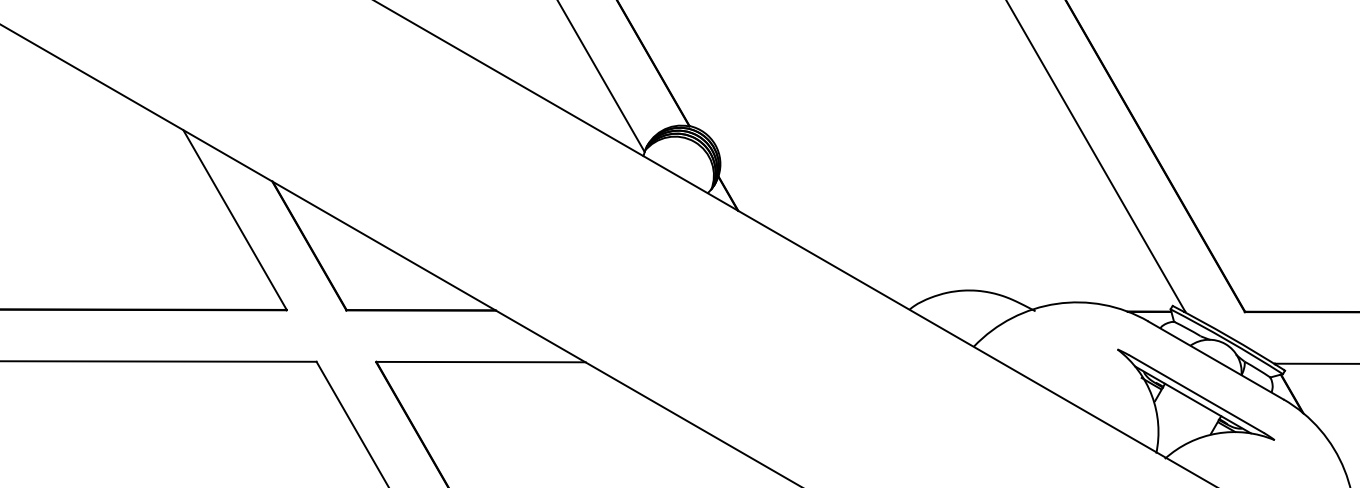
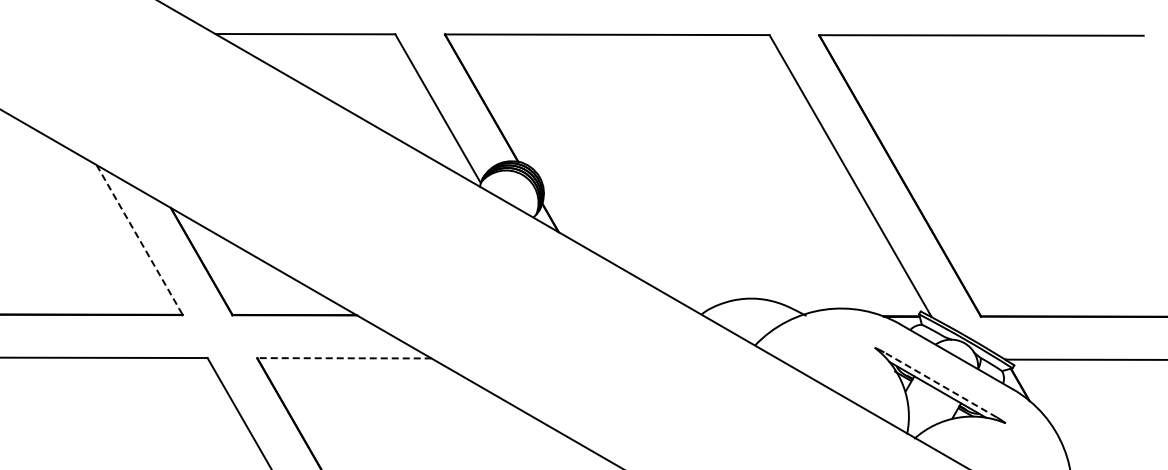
line: (234, 220) -> (139, 240), solid -> dashed
line: (480, 362) -> (344, 358), solid -> dashed
line: (1196, 393) -> (940, 384), solid -> dashed

